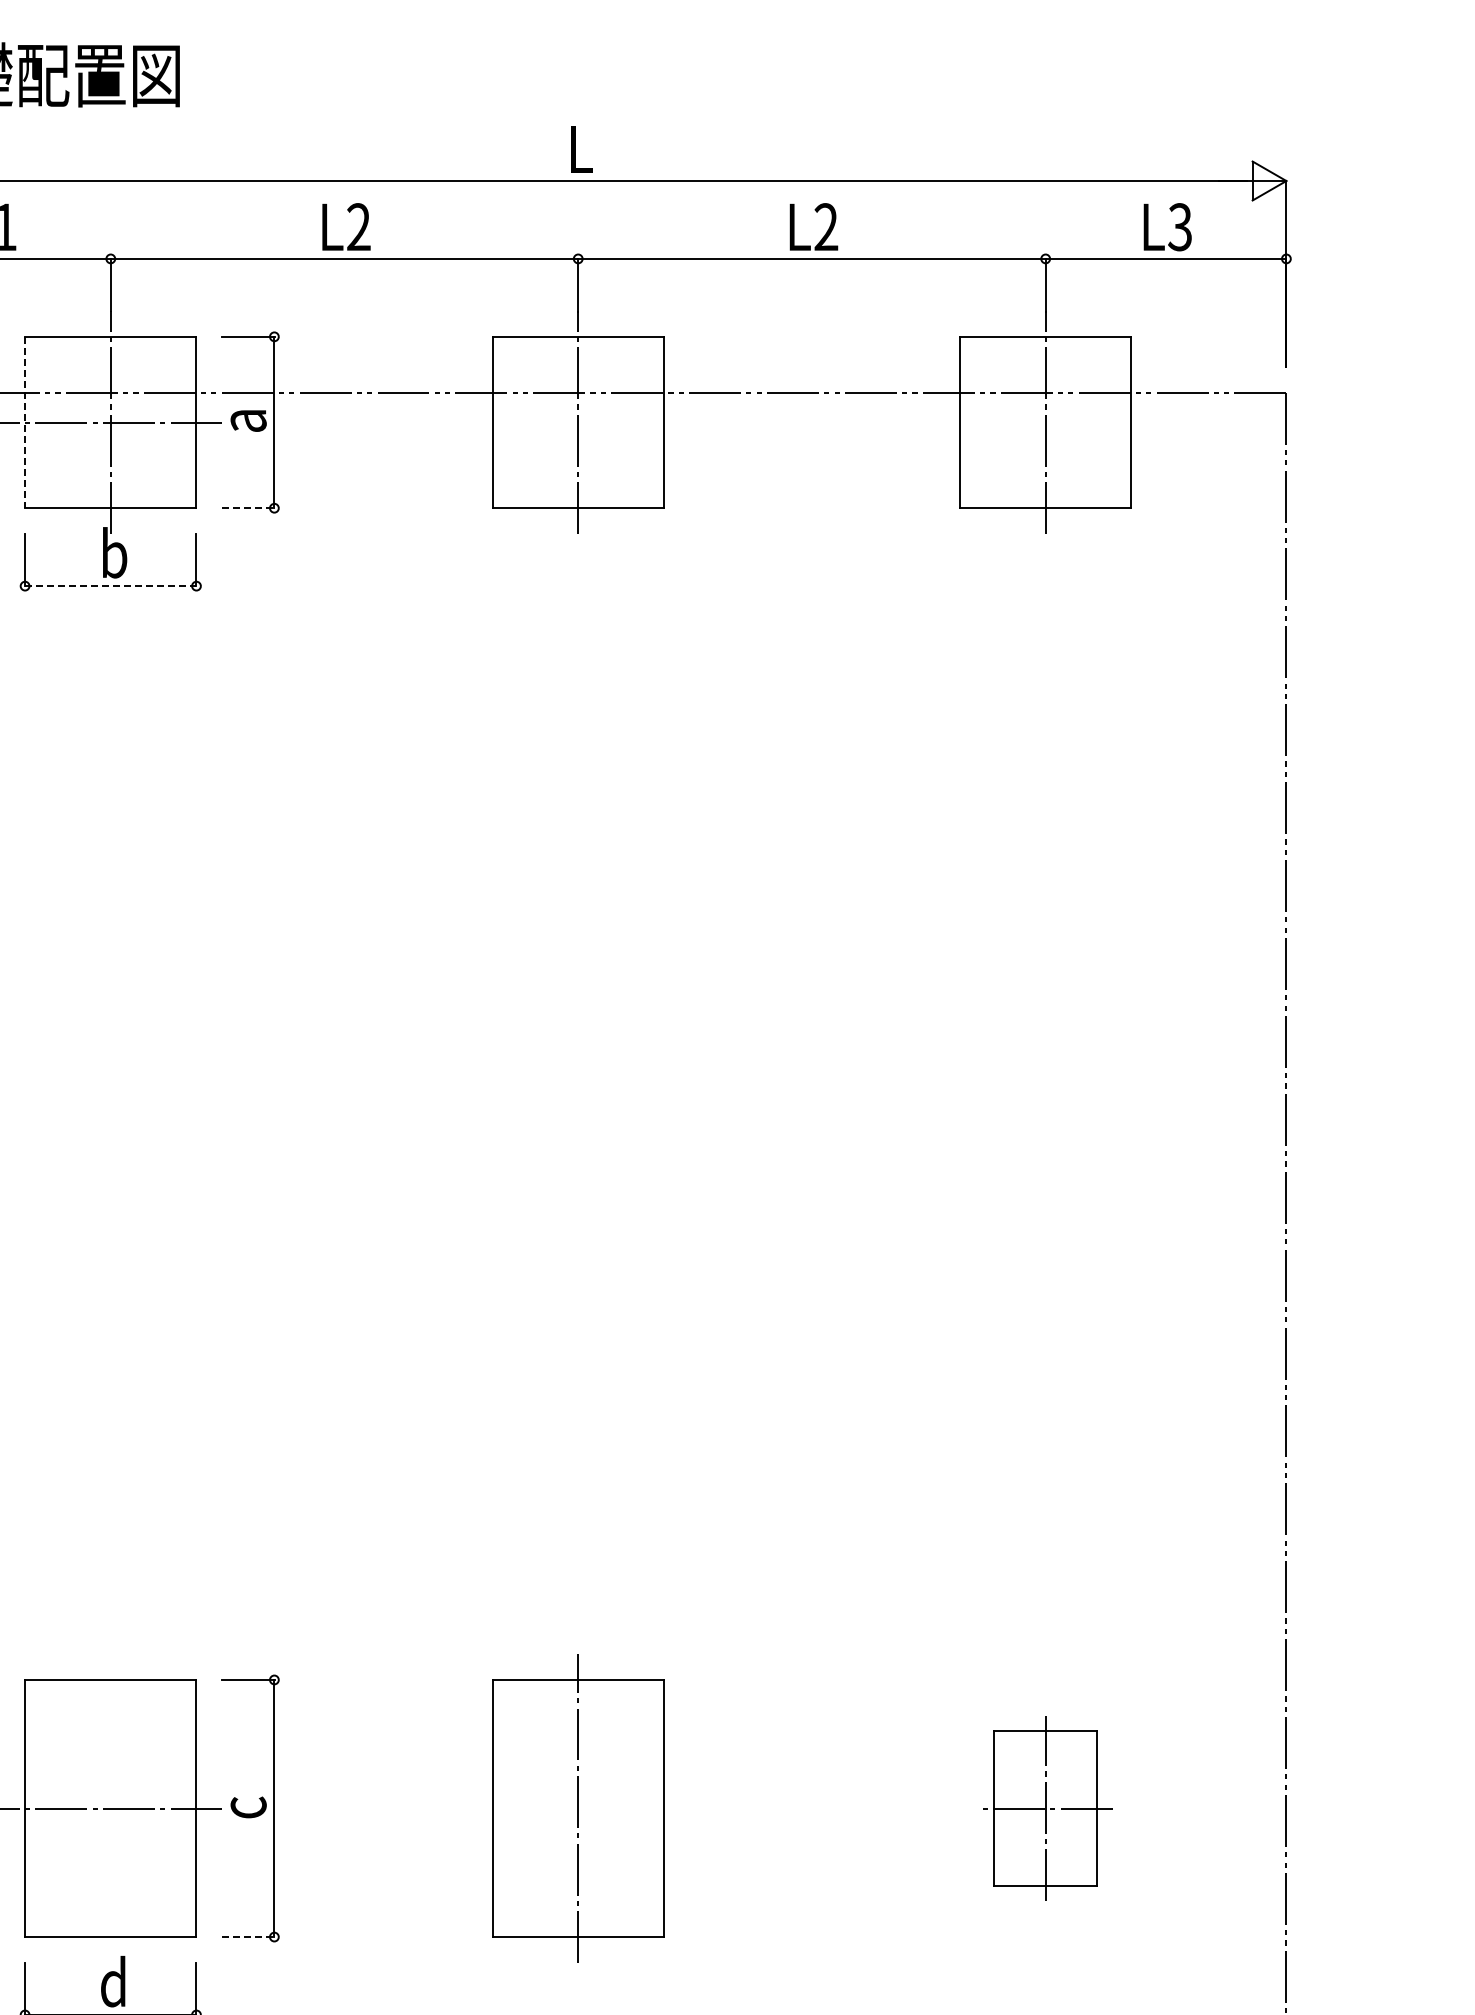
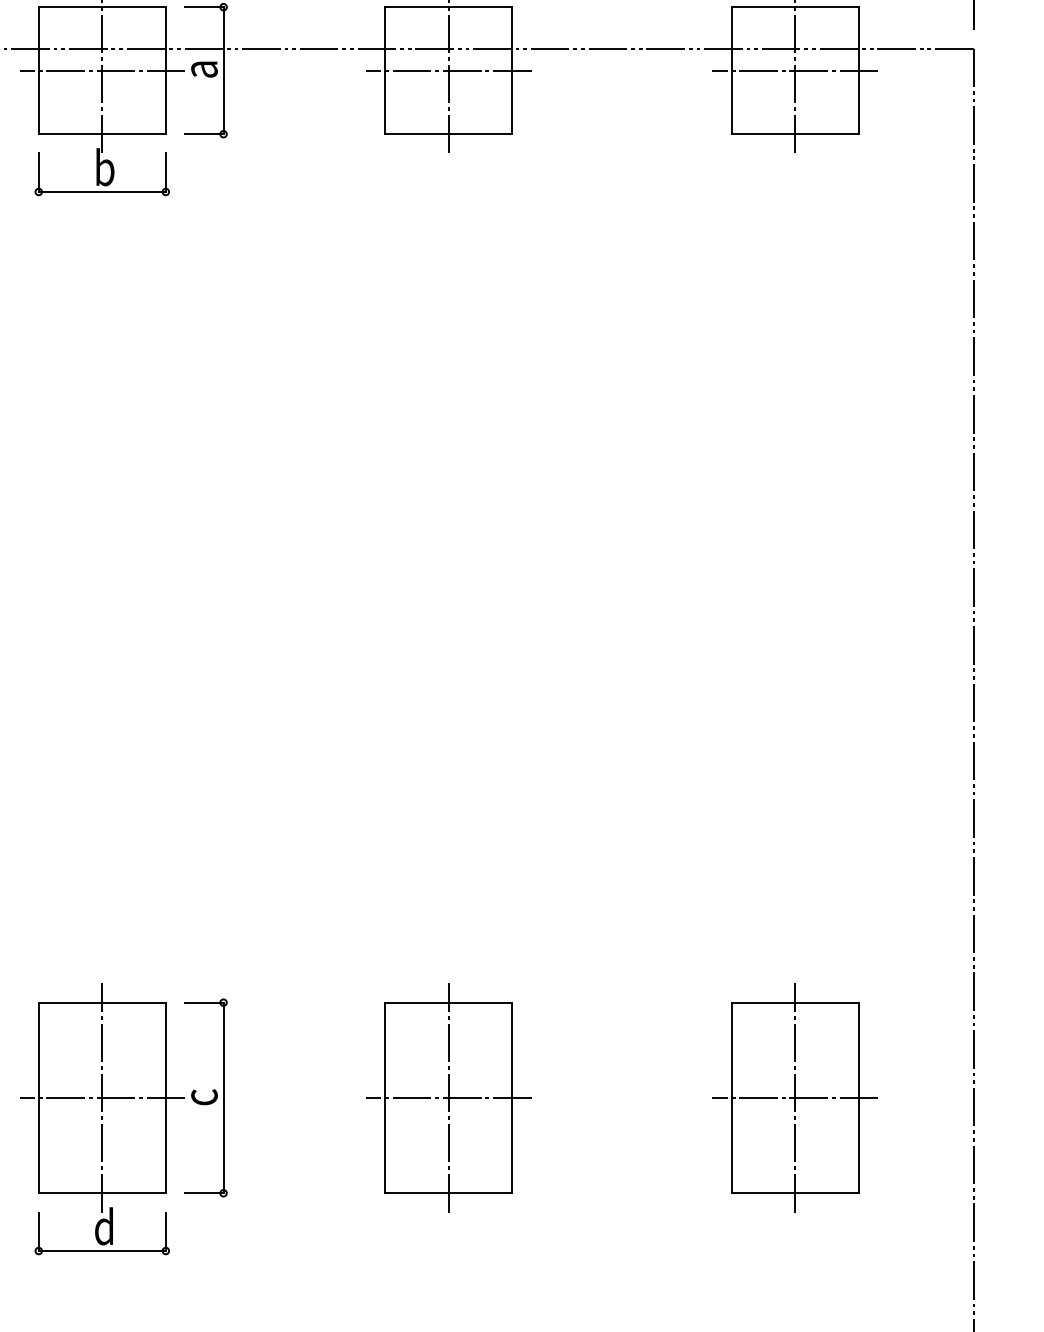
line: (25, 422) -> (39, 70), dashed -> solid
line: (577, 422) -> (448, 70), added
line: (1045, 422) -> (795, 70), added
line: (249, 508) -> (205, 134), dashed -> solid
line: (110, 586) -> (102, 192), dashed -> solid
line: (110, 1808) -> (102, 1097), added
line: (577, 1808) -> (448, 1097), added
part: (1045, 1808) -> (795, 1097), size x1.67
line: (249, 1937) -> (205, 1193), dashed -> solid

